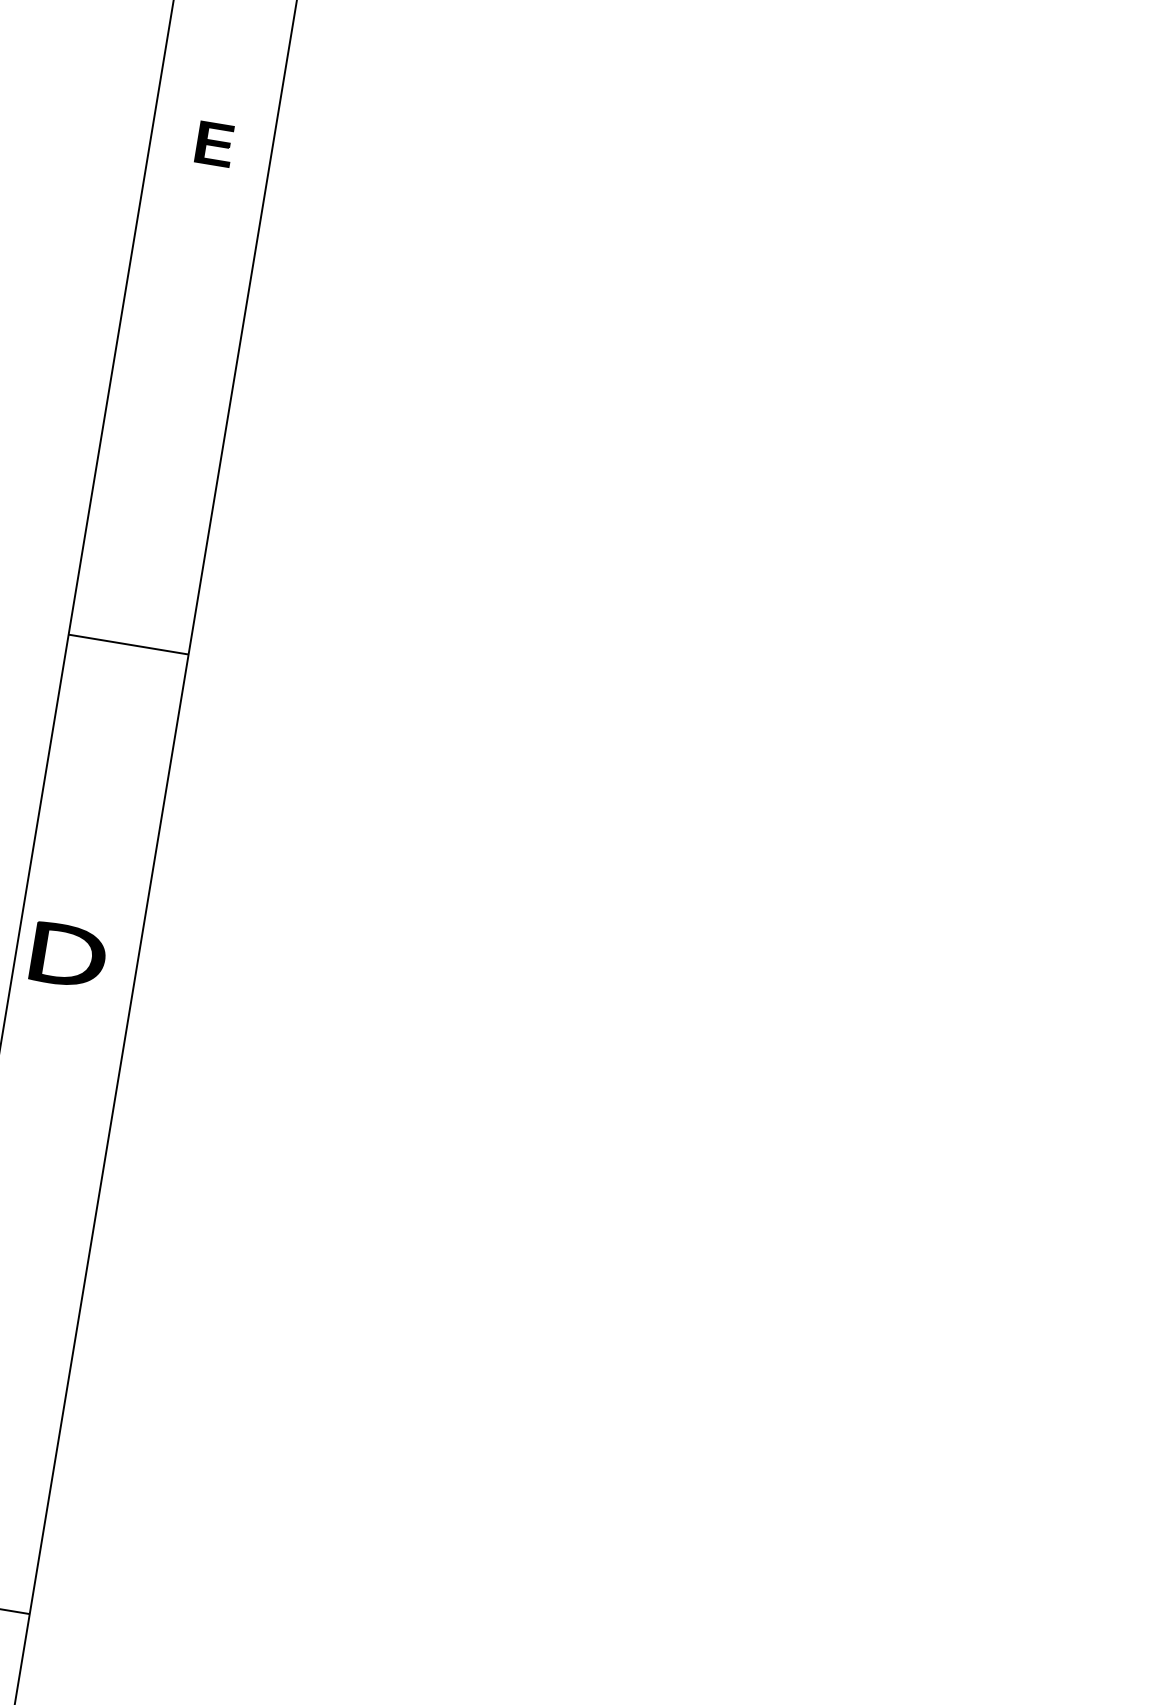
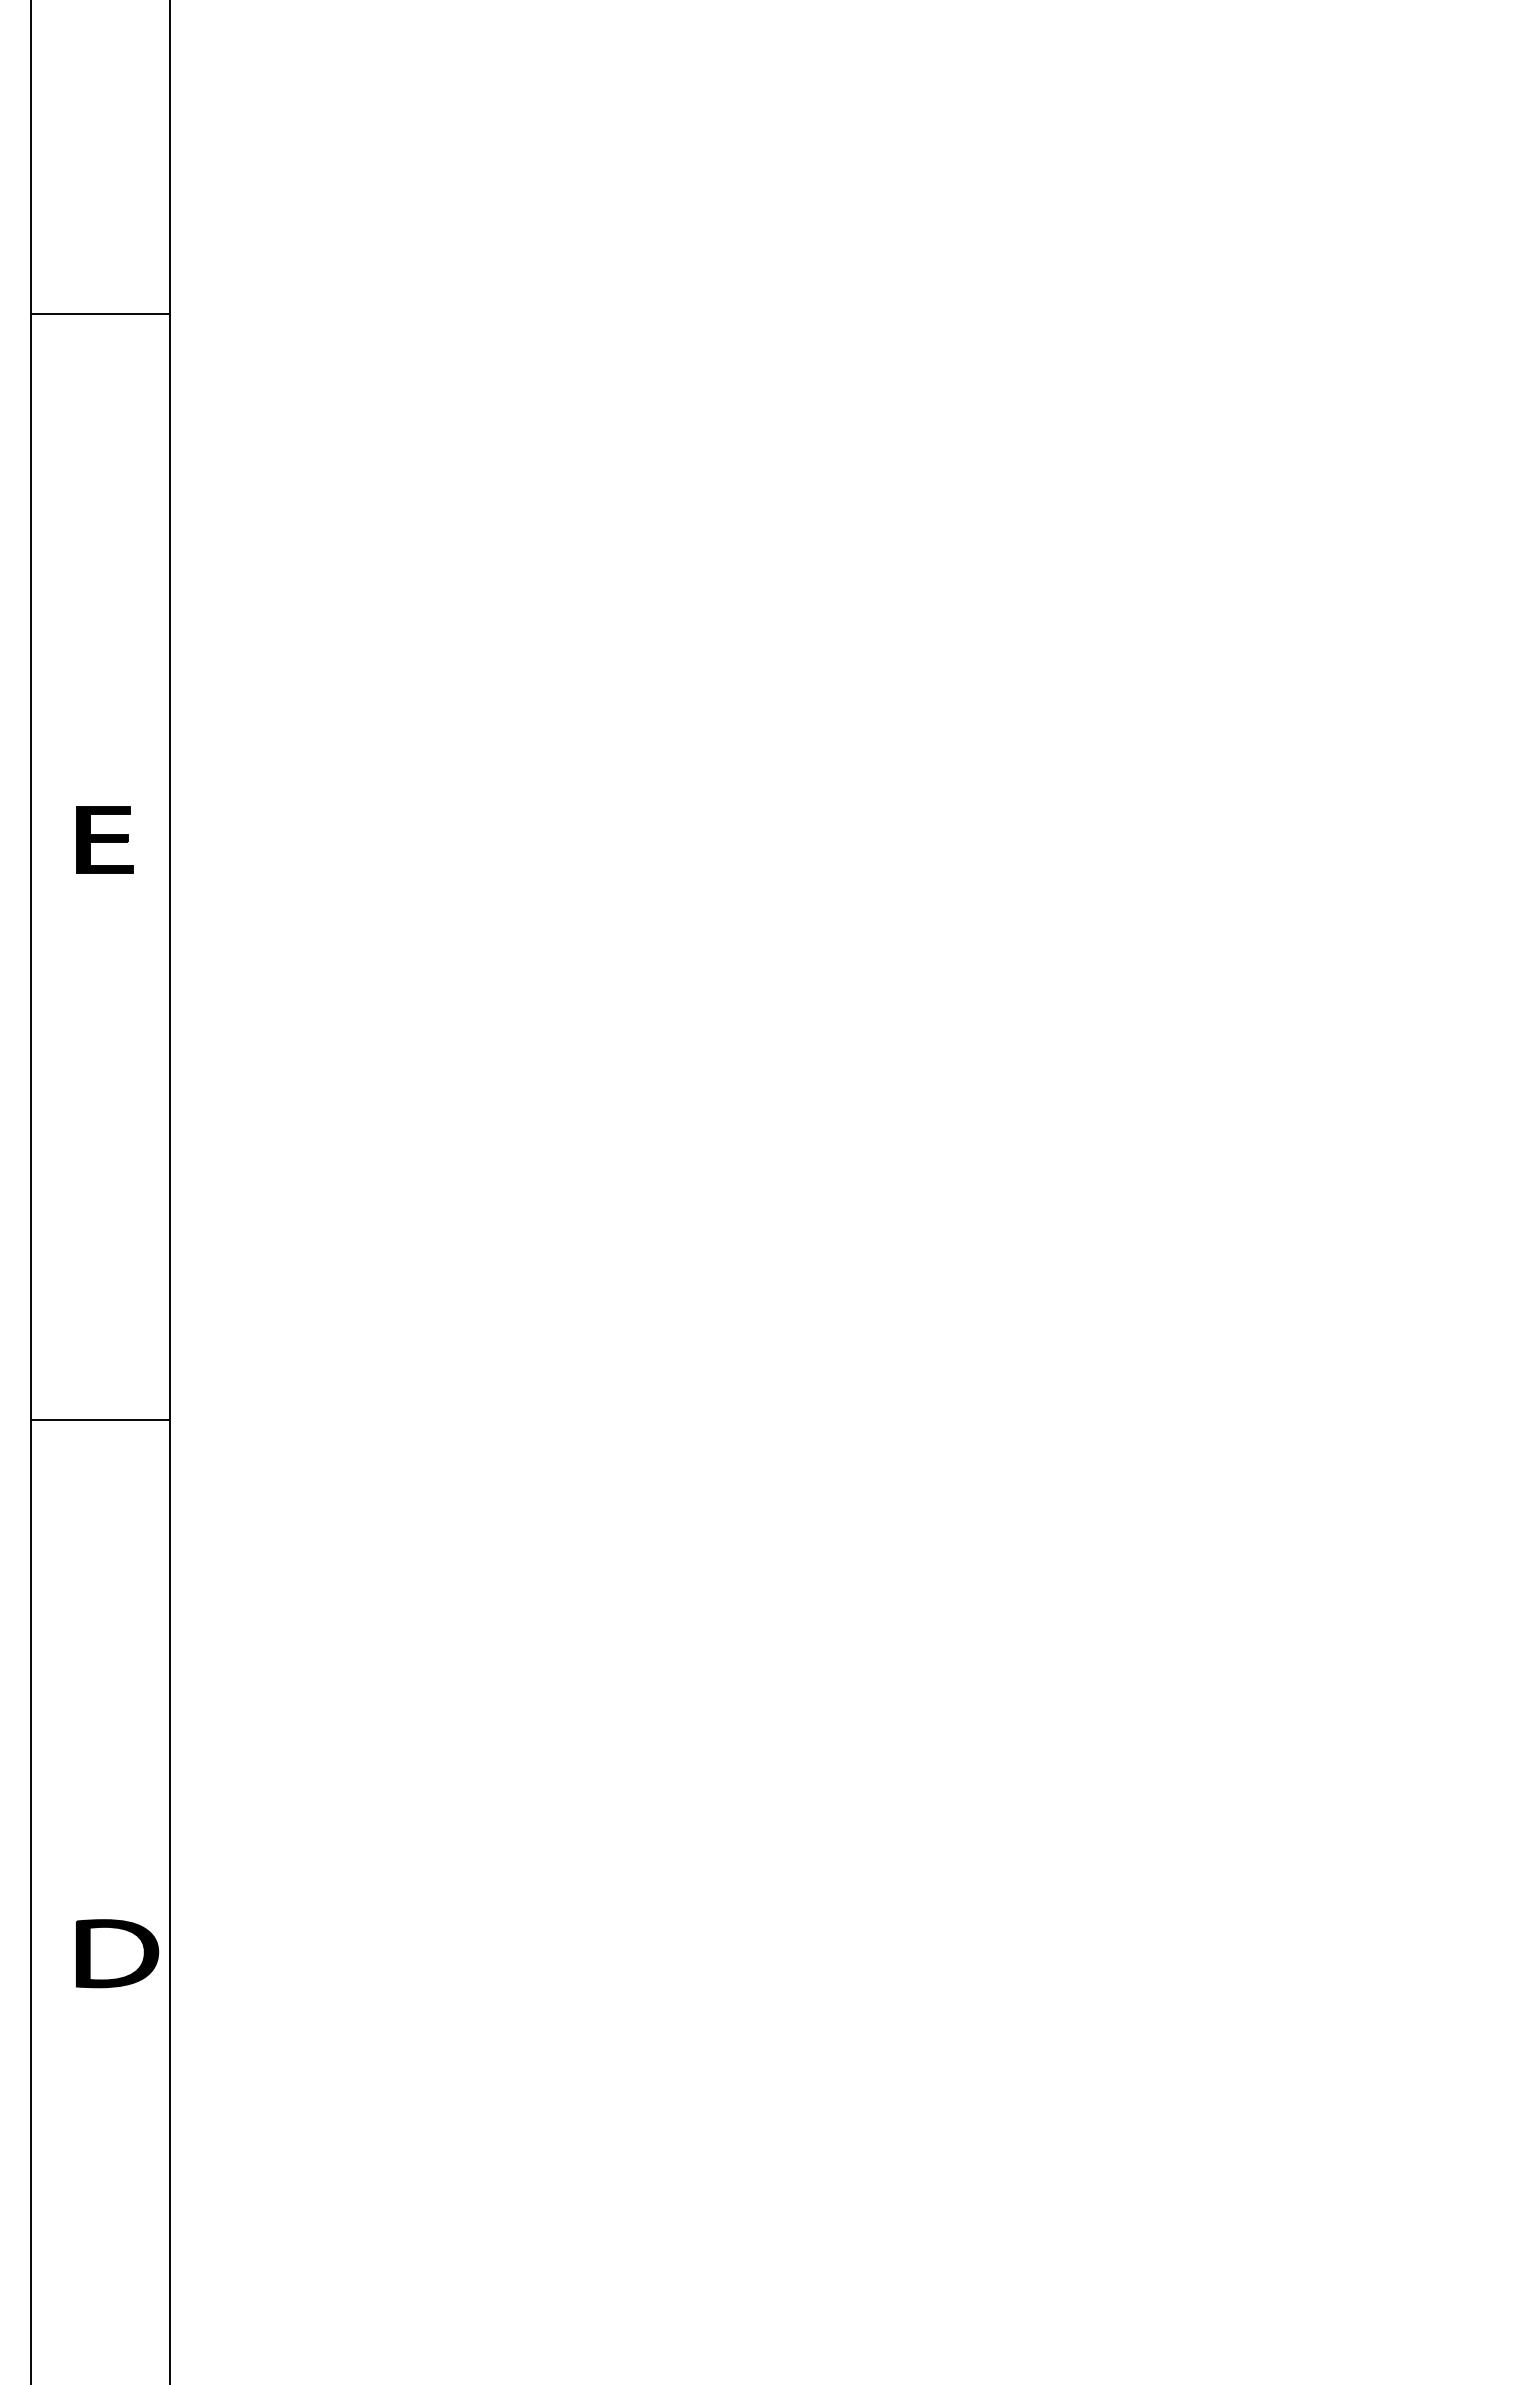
part: (214, 143) -> (104, 839), size x1.43
part: (68, 955) -> (117, 1953), moved

